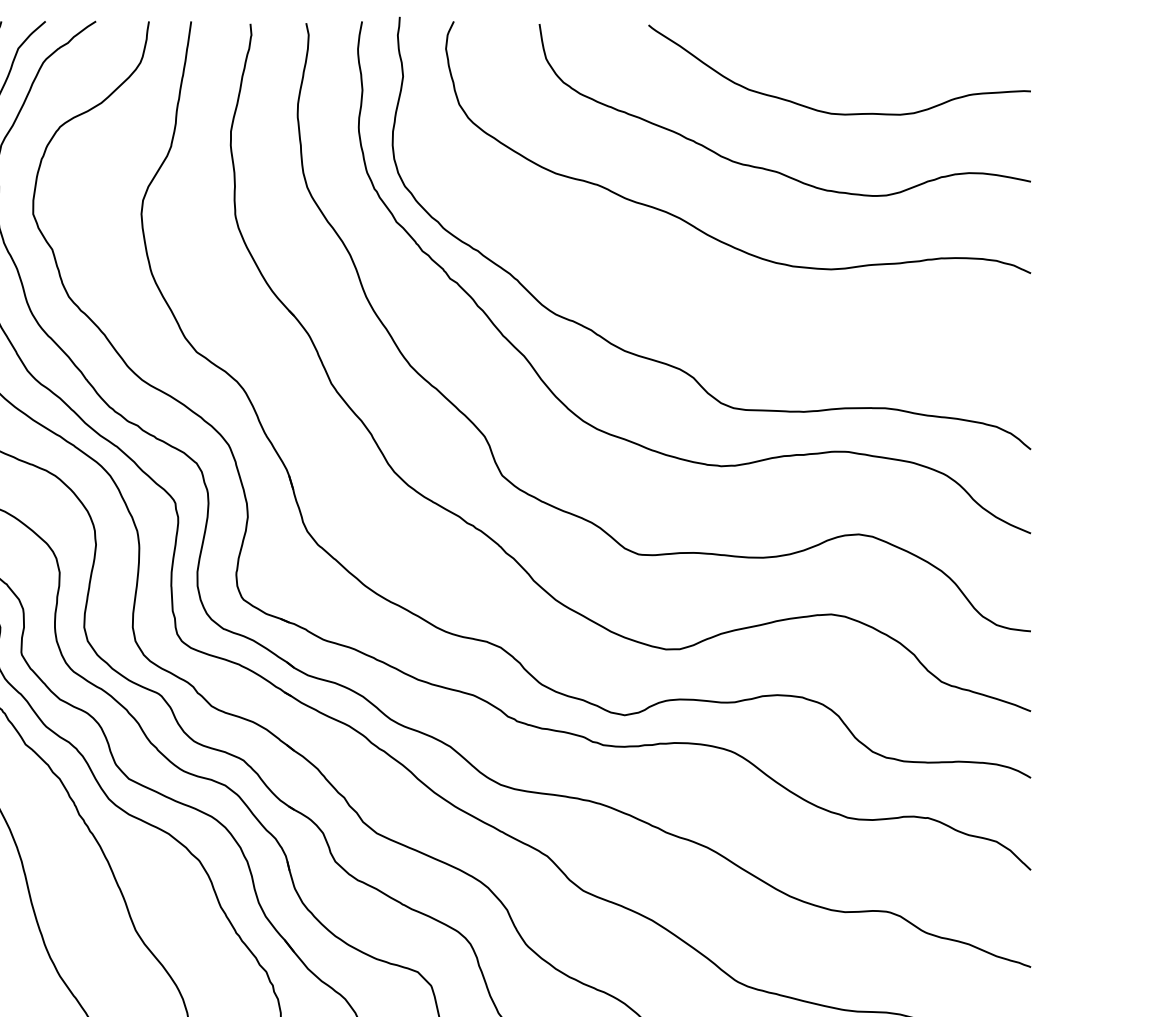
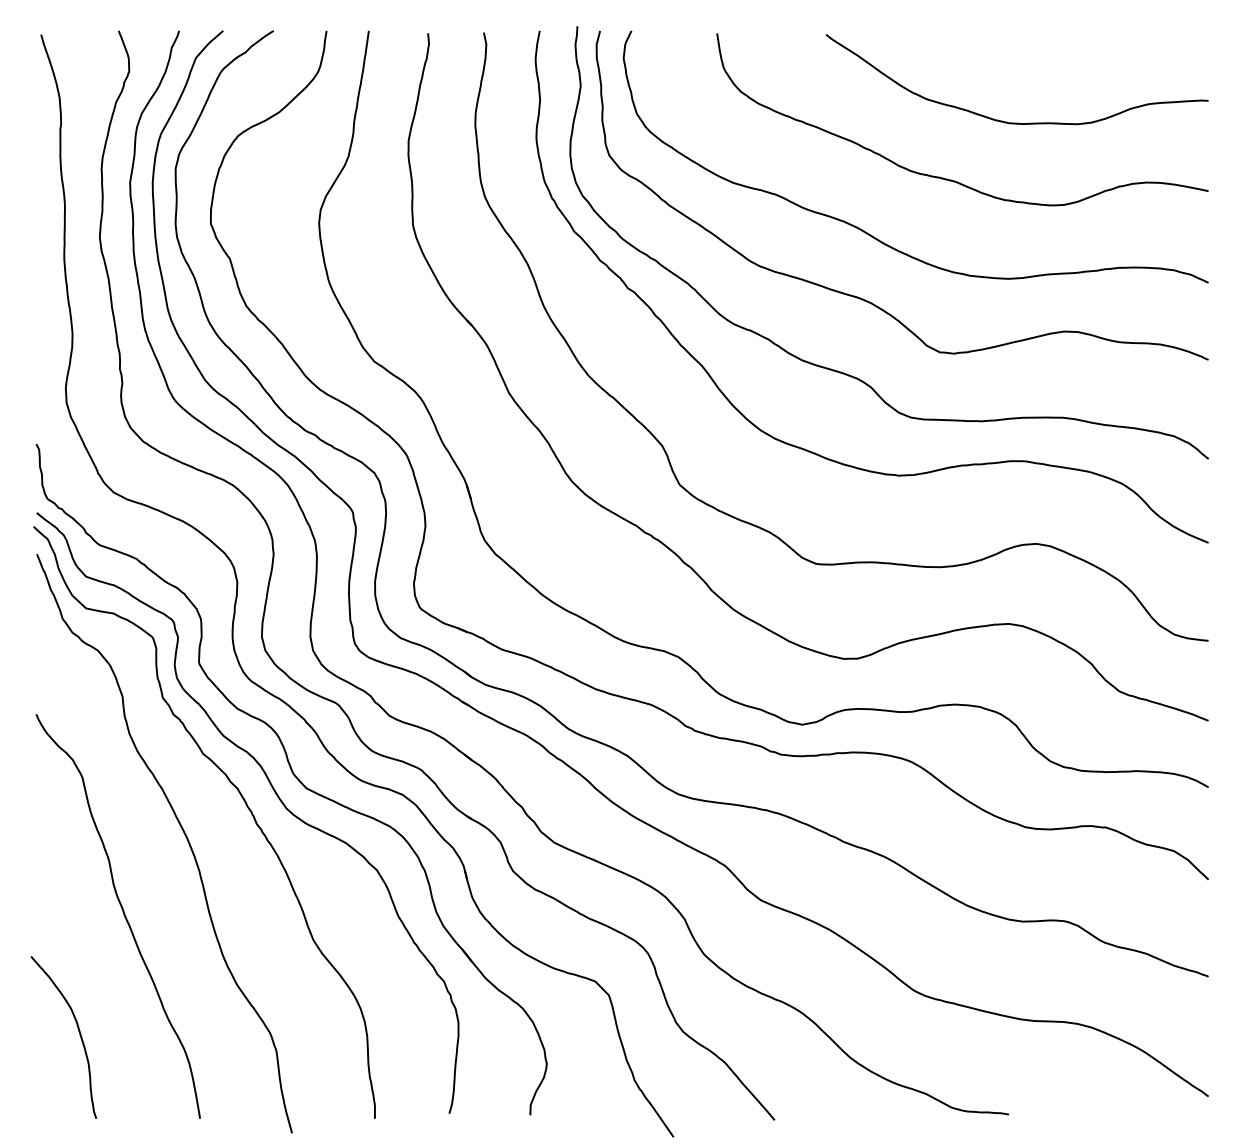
curve: (680, 287) -> (858, 296), added

